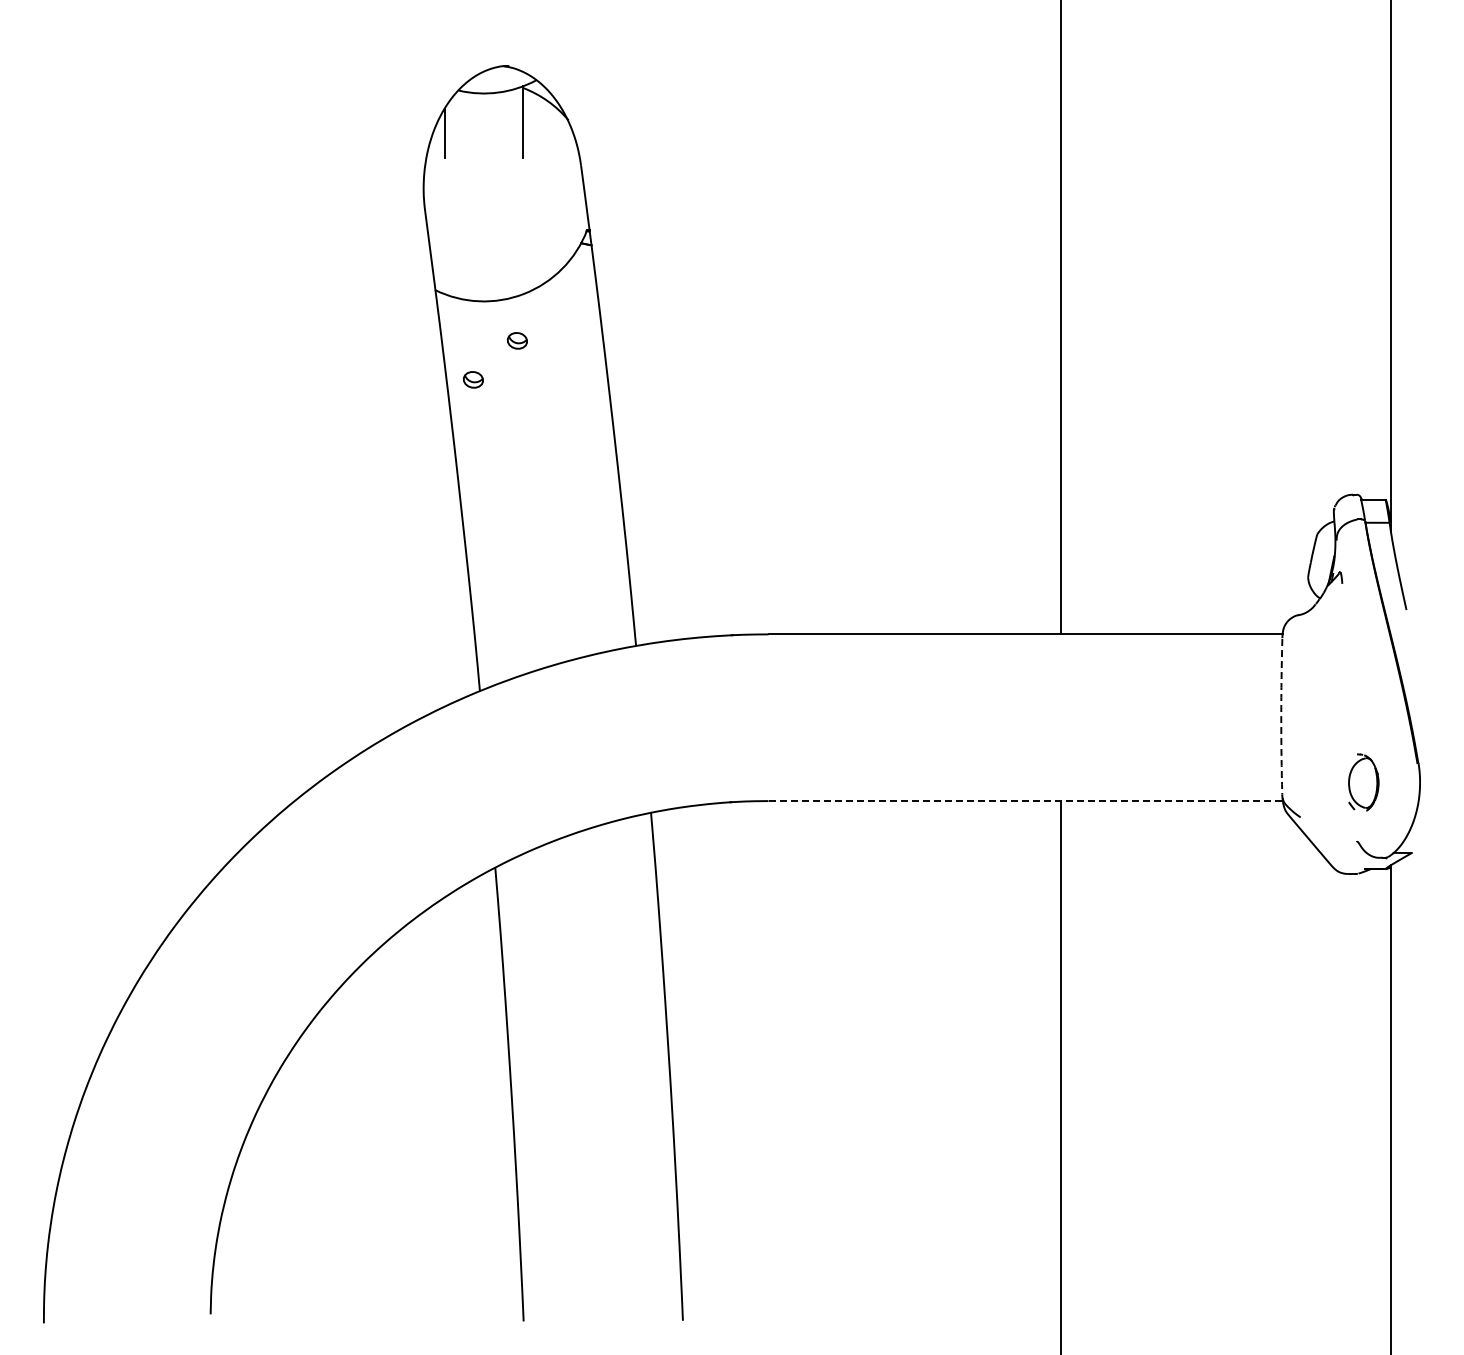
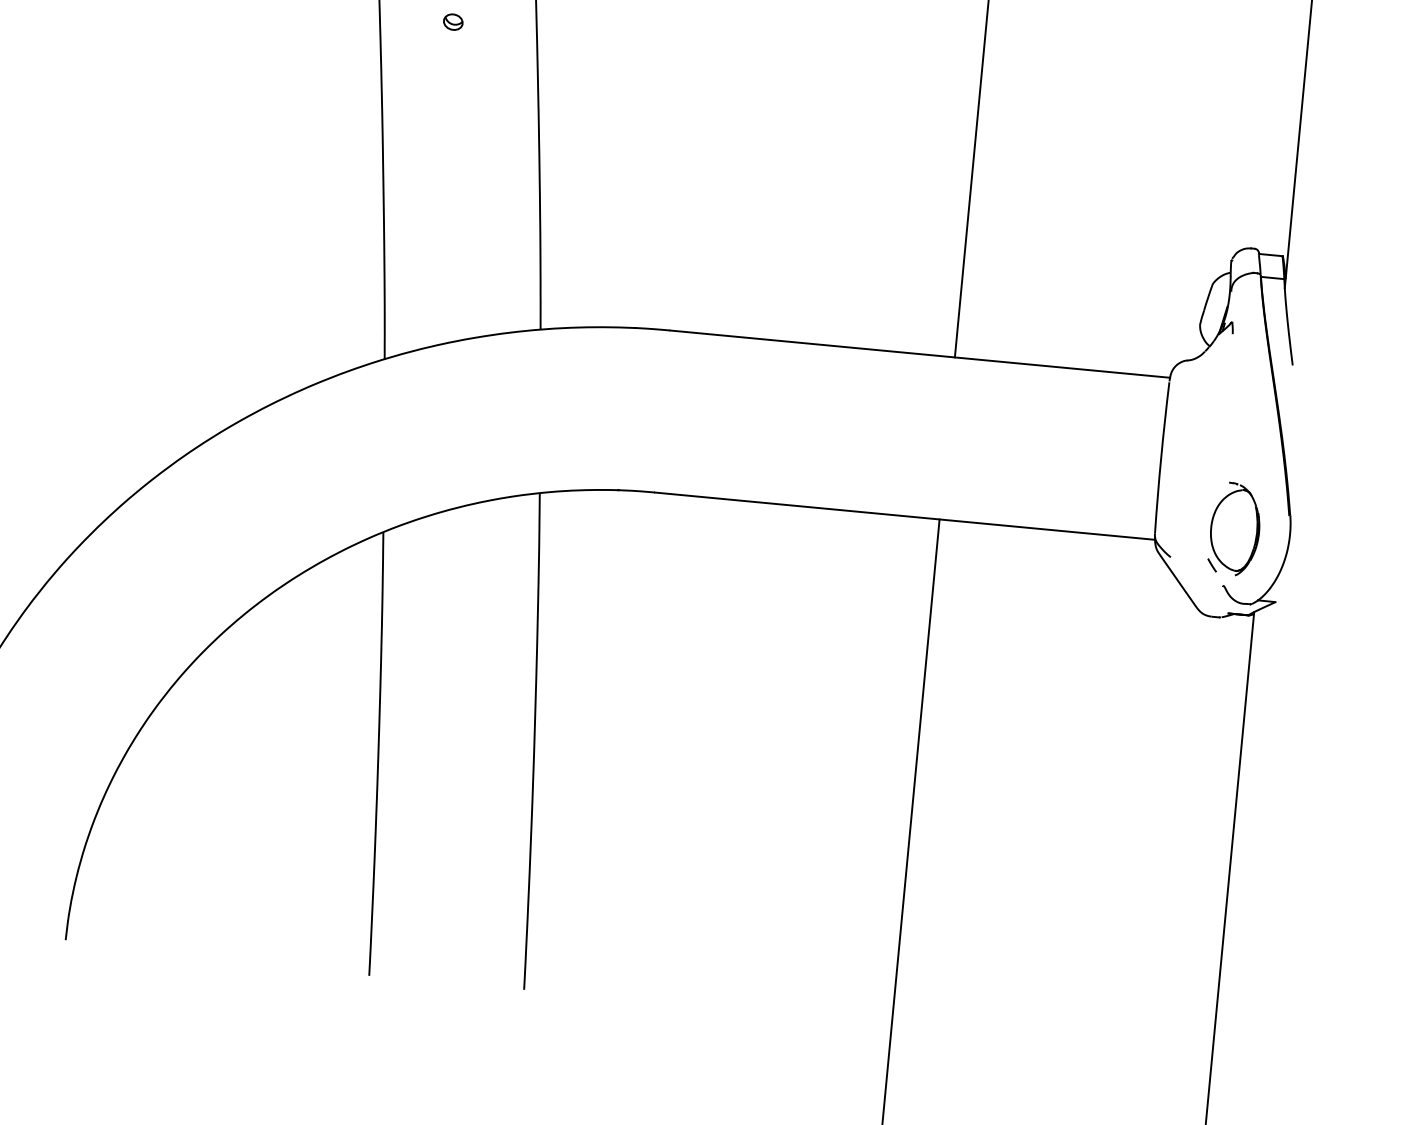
part: (472, 379) -> (406, 55), removed
arc: (1281, 716) -> (1161, 457), dashed -> solid
part: (1363, 782) -> (1235, 529), size x1.67
line: (1026, 801) -> (905, 516), dashed -> solid

